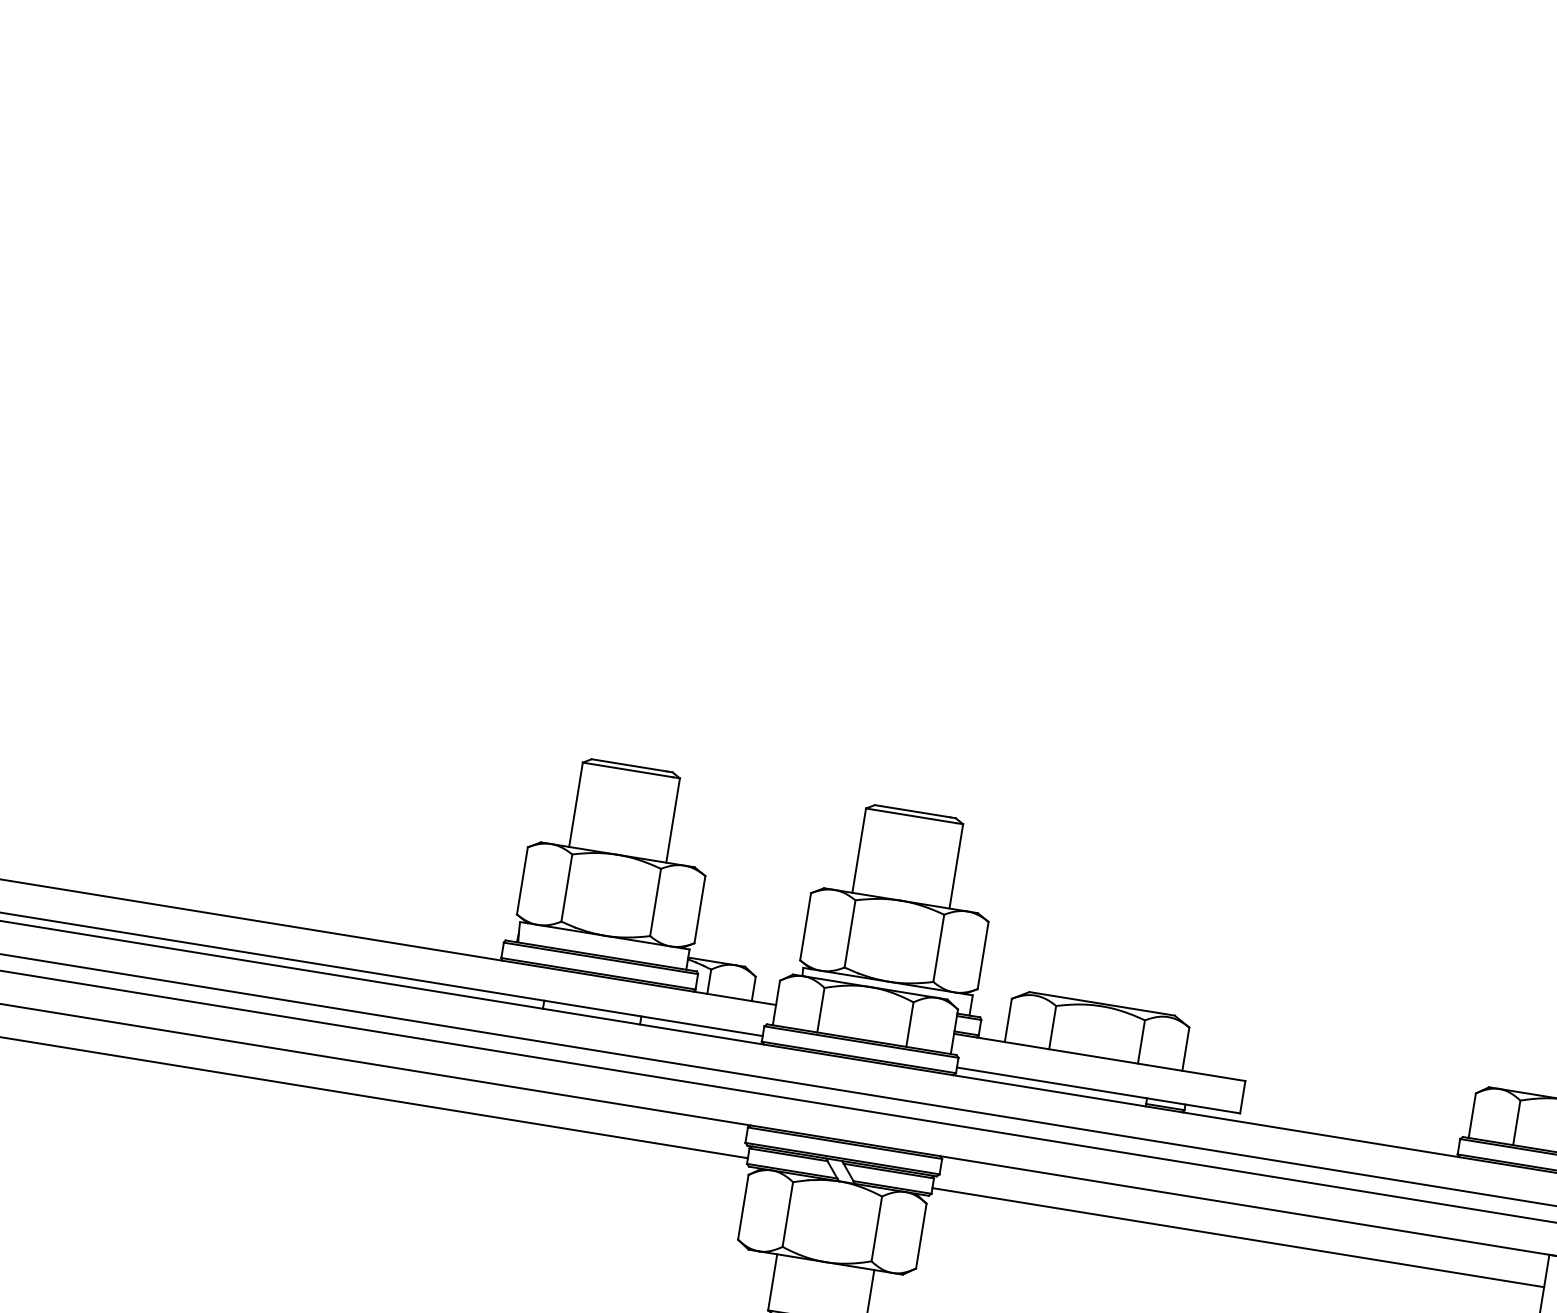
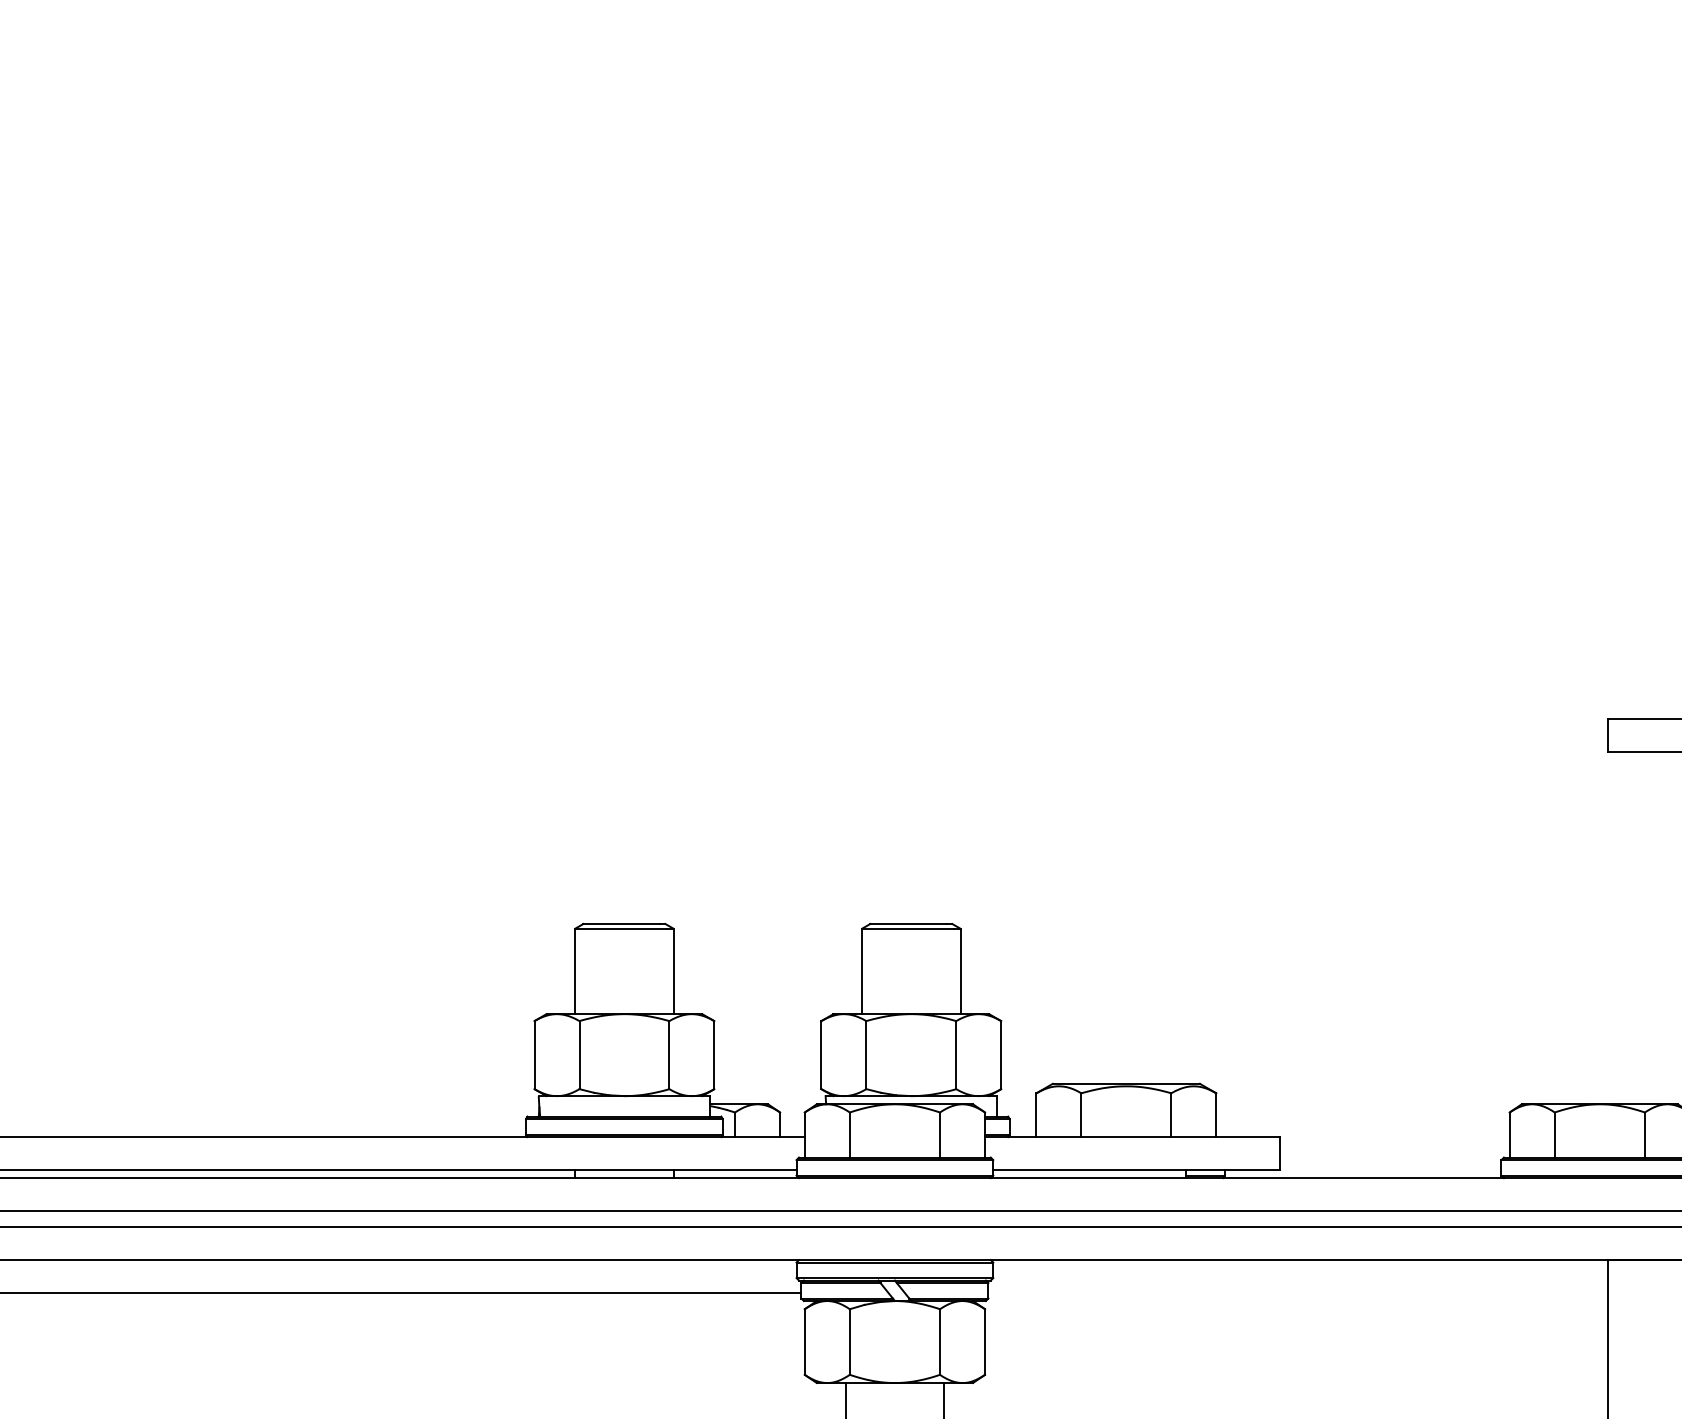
line: (1238, 1237) -> (1298, 1292), removed

